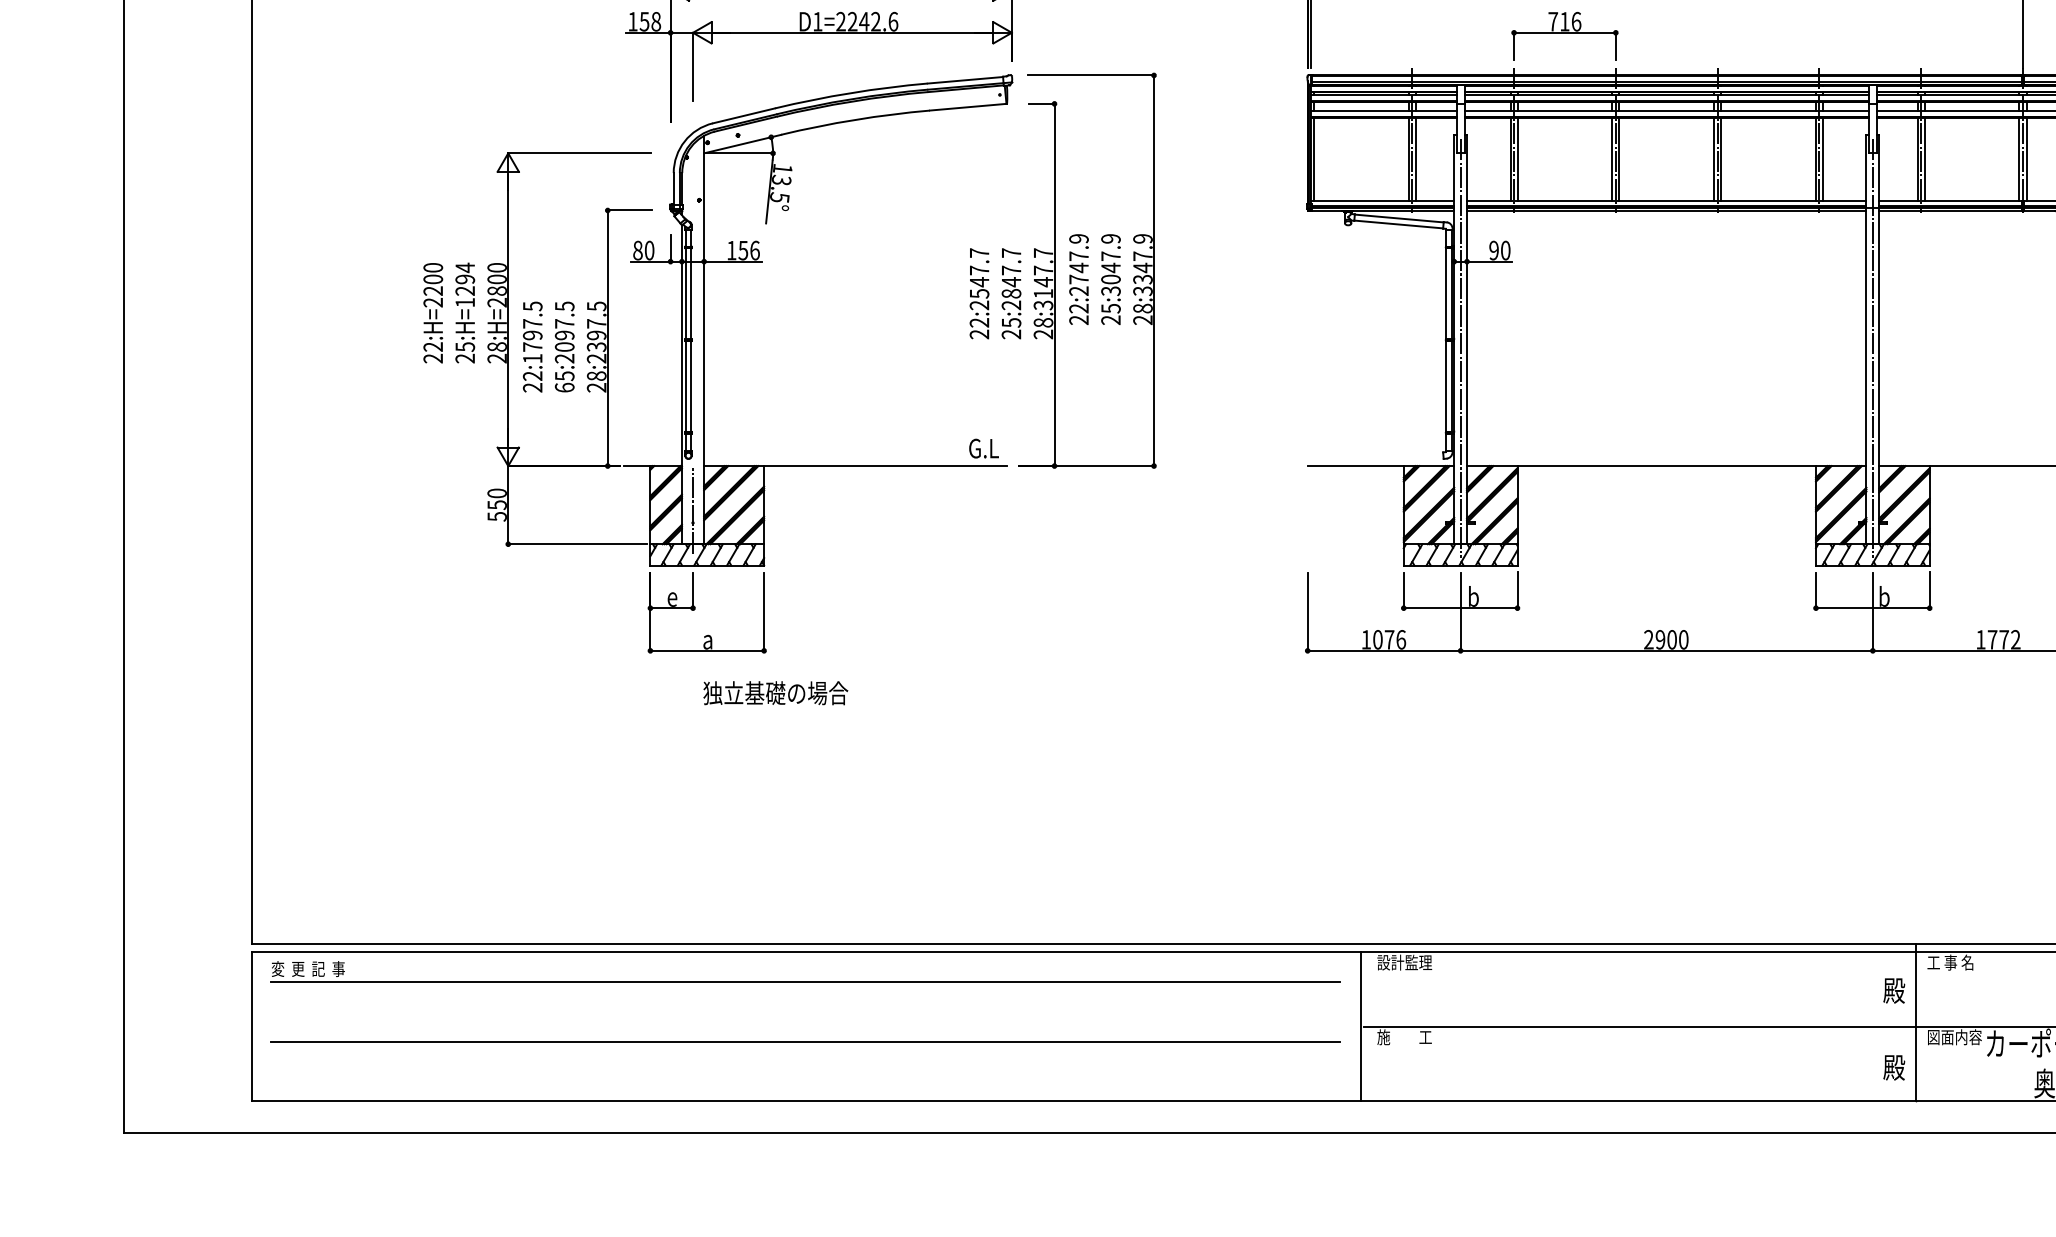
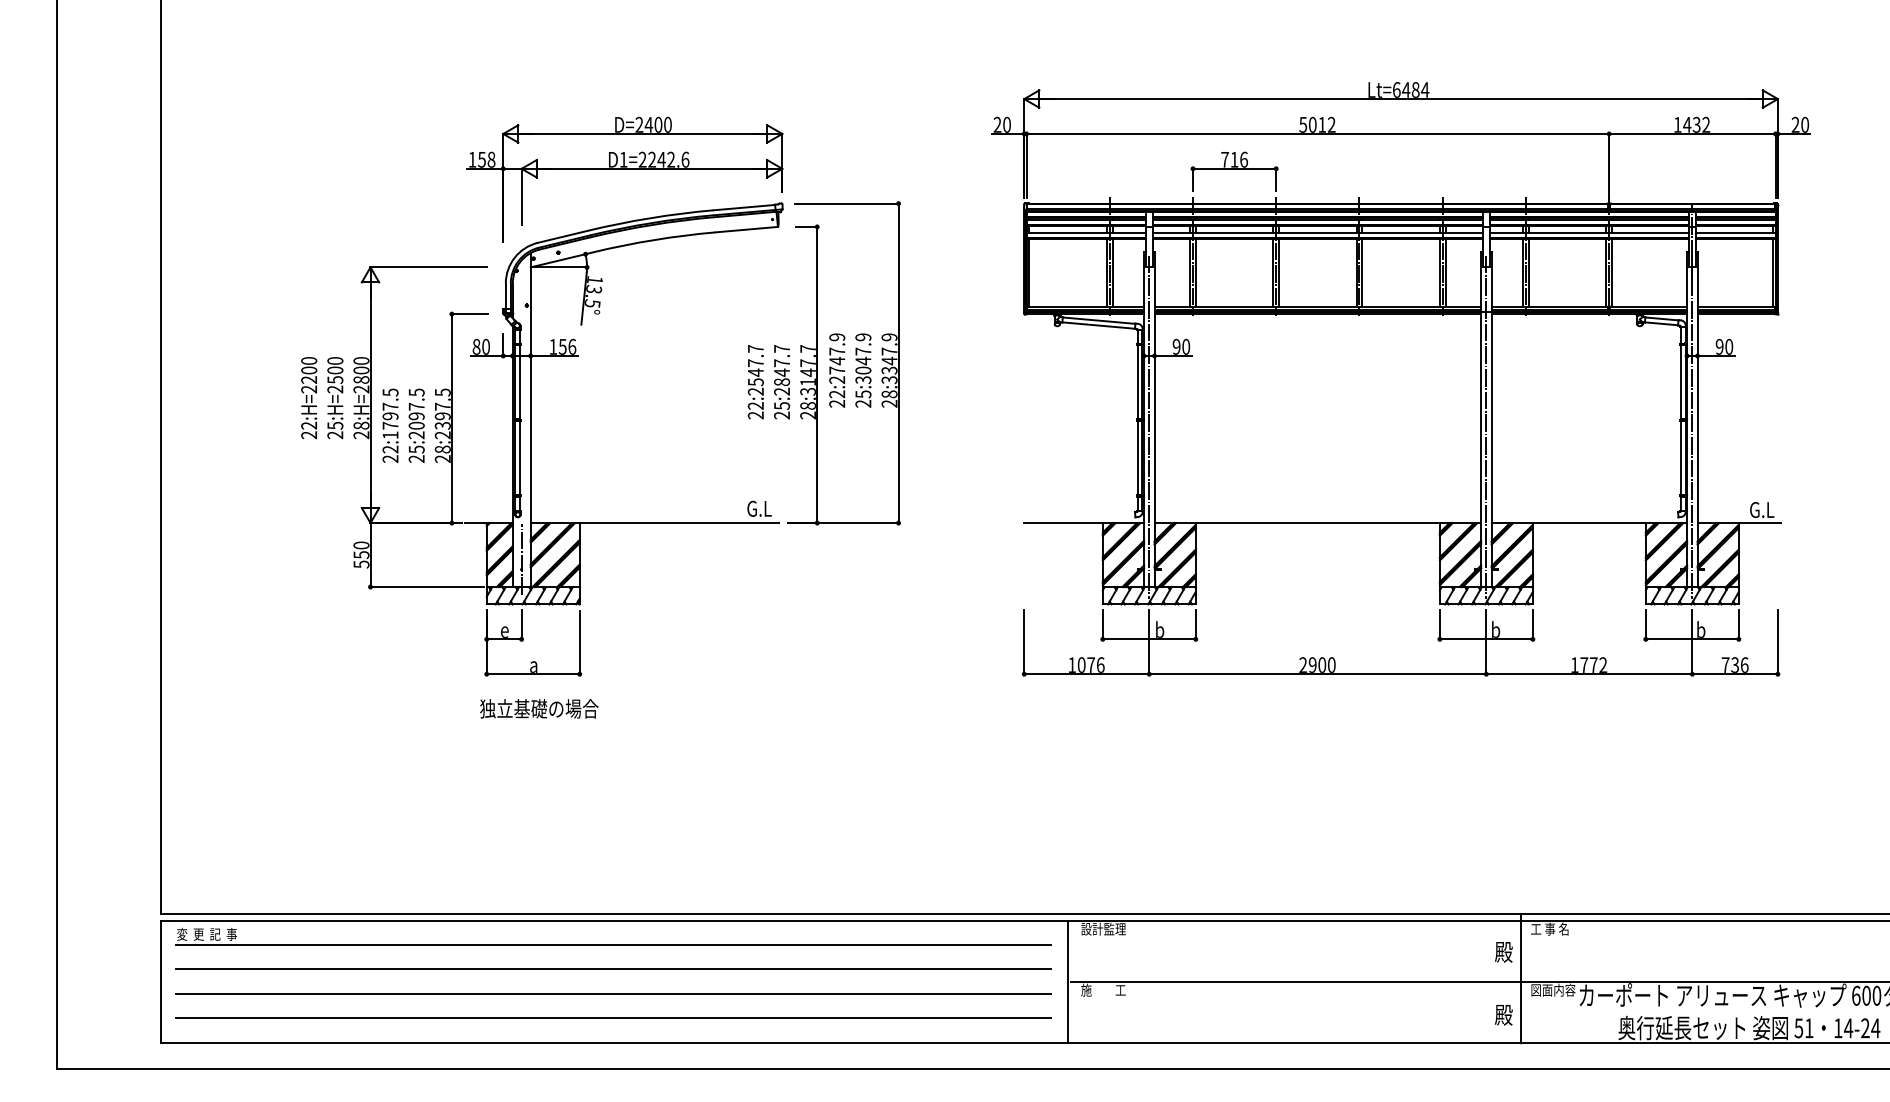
text: (465, 284) -> (335, 374), 25:H=1294 -> 25:H=2500
text: (564, 387) -> (416, 458), 65:2097.5 -> 25:2097.5
text: (776, 692) -> (539, 708), moved
line: (805, 1011) -> (613, 969), added
line: (805, 1070) -> (613, 1017), added

